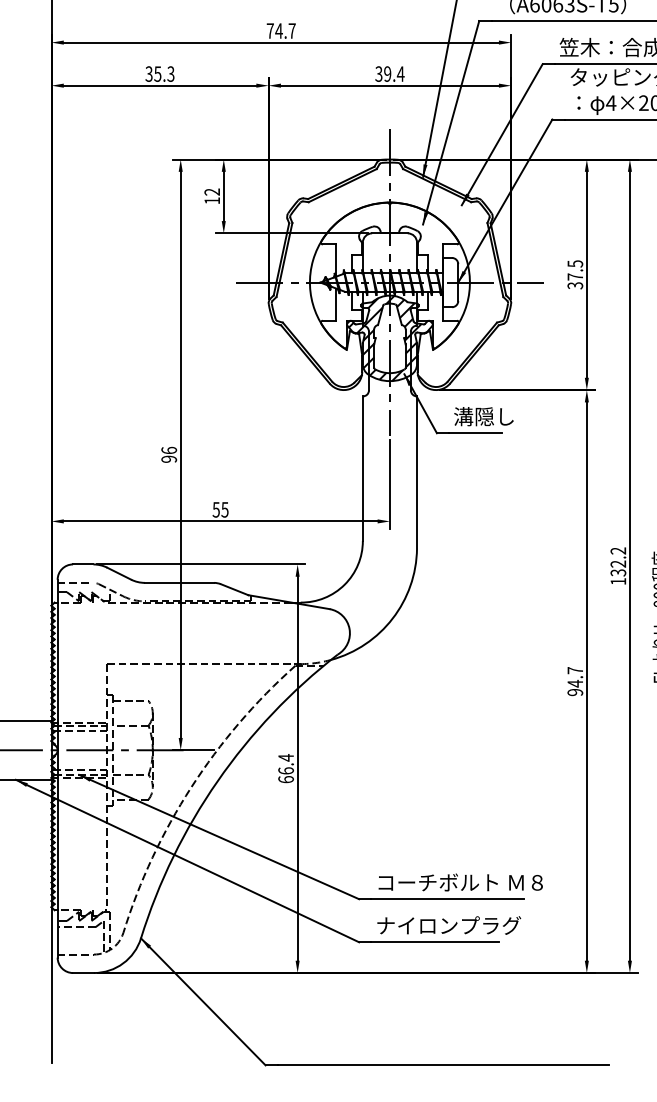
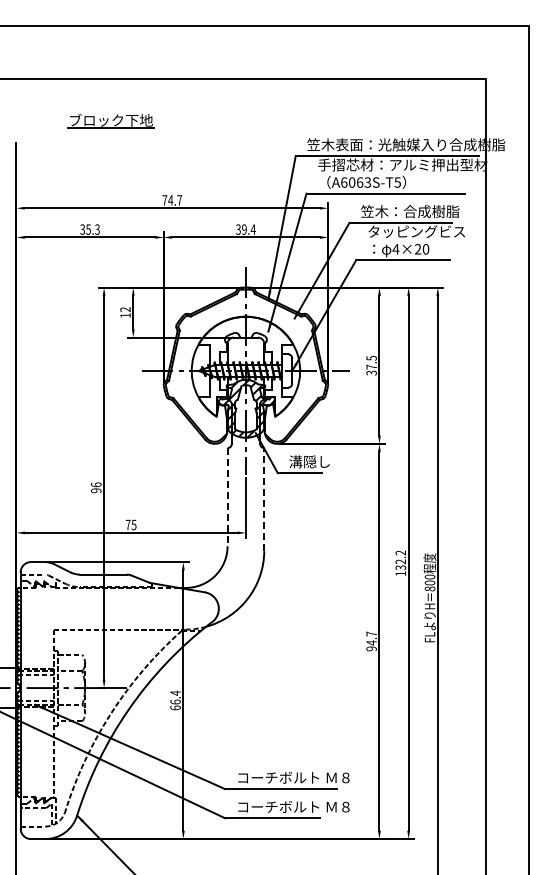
line: (362, 469) -> (227, 497), solid -> dashed
line: (417, 472) -> (264, 499), solid -> dashed
text: (215, 510) -> (127, 525), 55 -> 75
text: (460, 924) -> (293, 806), ナイロンプラグ -> コーチボルト Ｍ８

